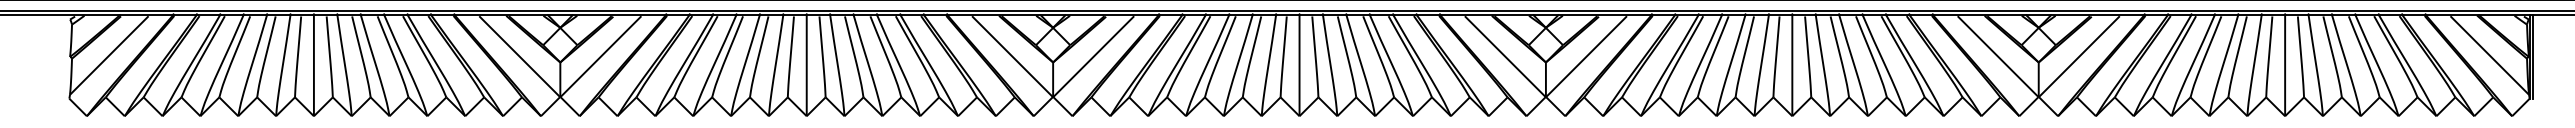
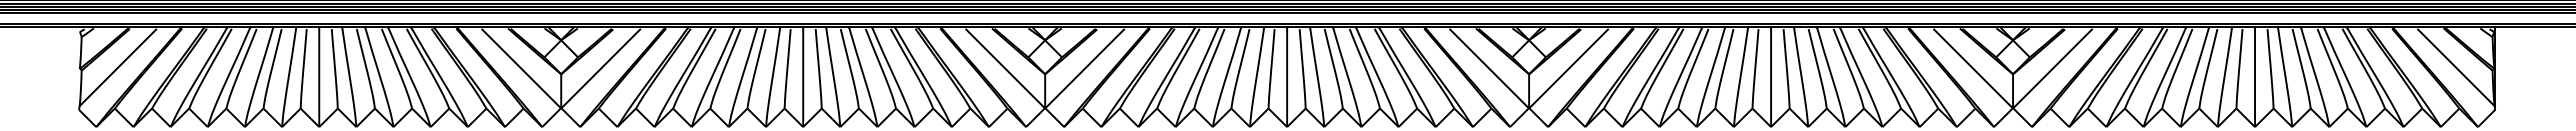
line: (2533, 56) -> (2498, 68), removed

